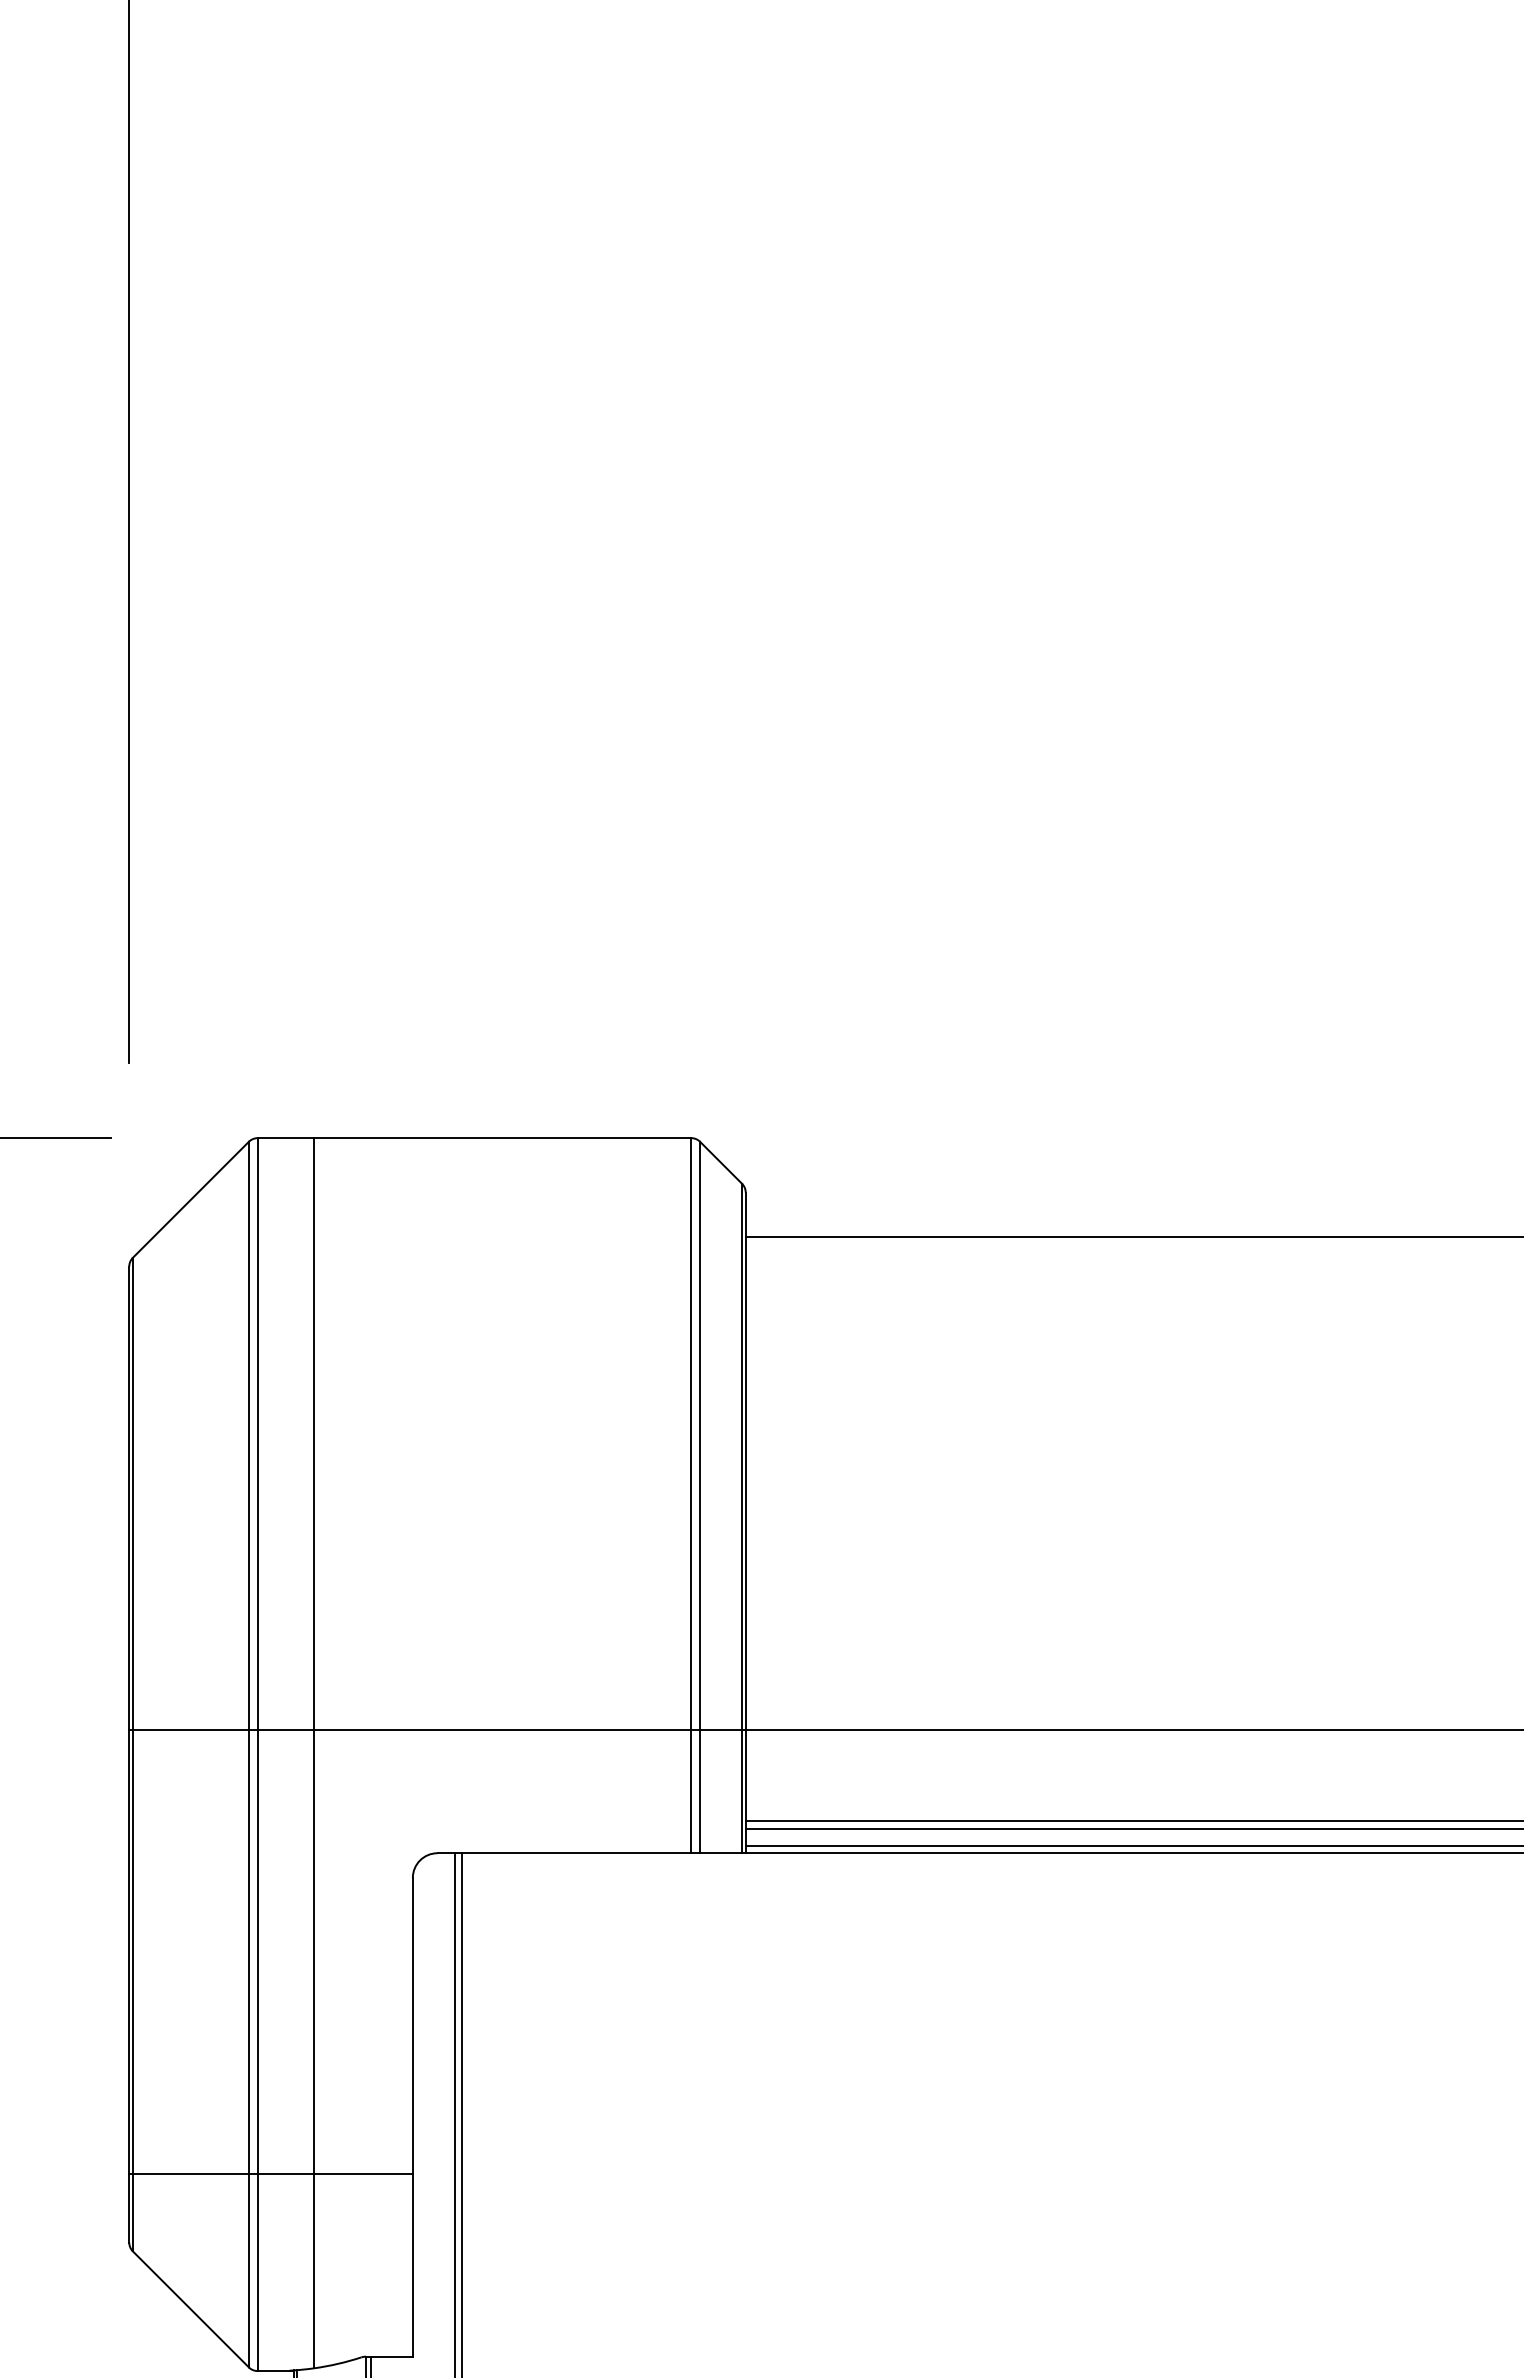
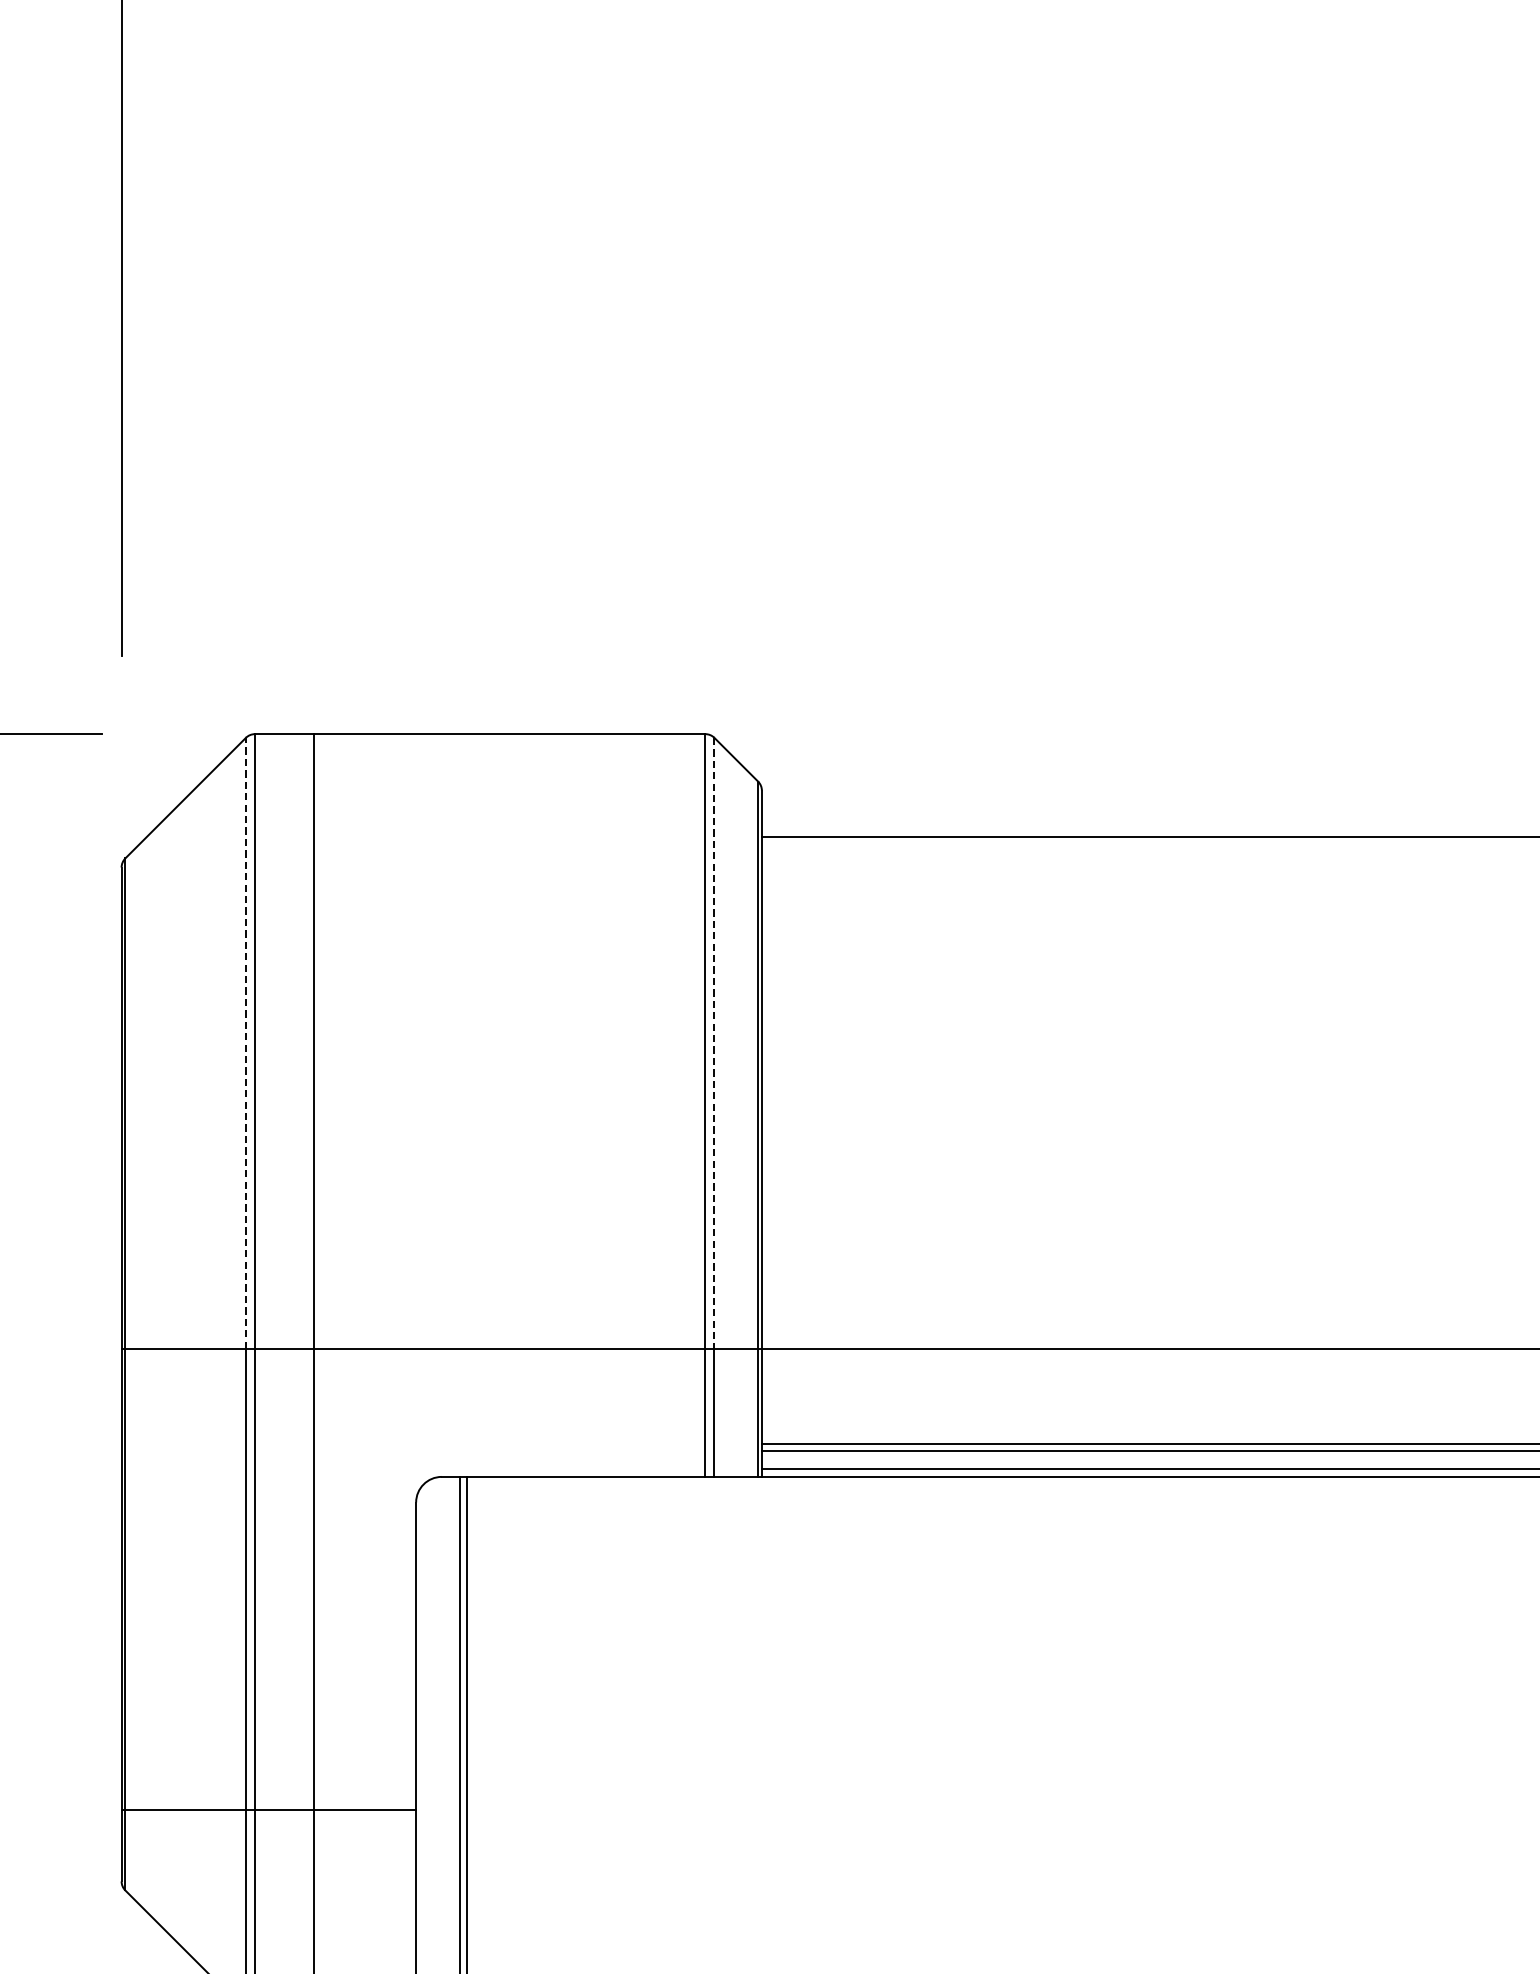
line: (248, 1435) -> (245, 1043), solid -> dashed
line: (700, 1436) -> (714, 1044), solid -> dashed

